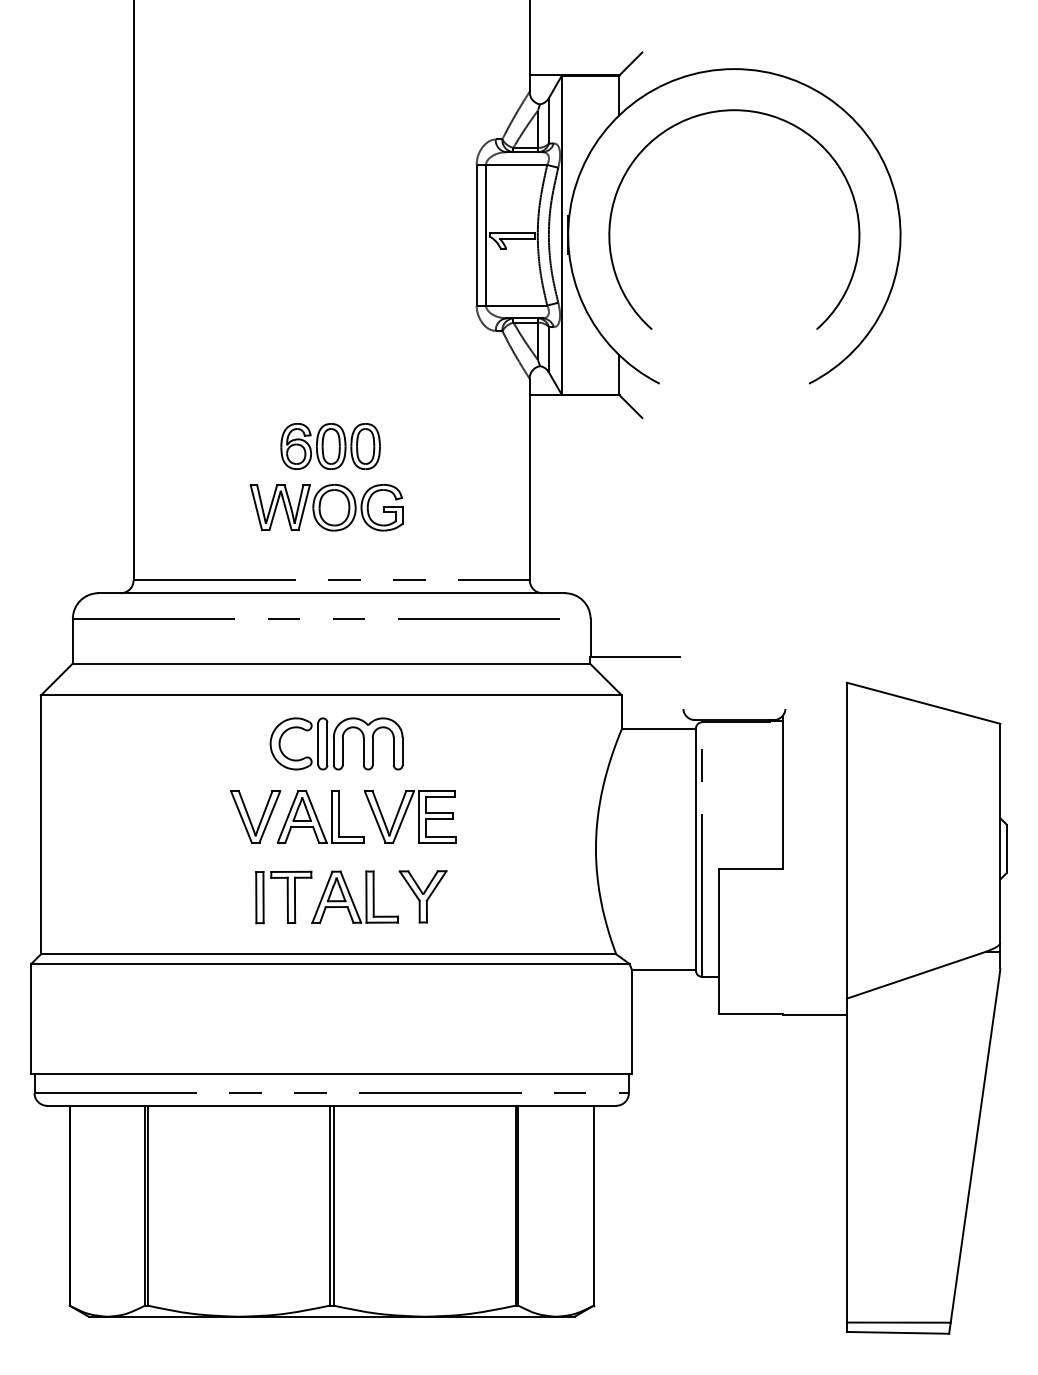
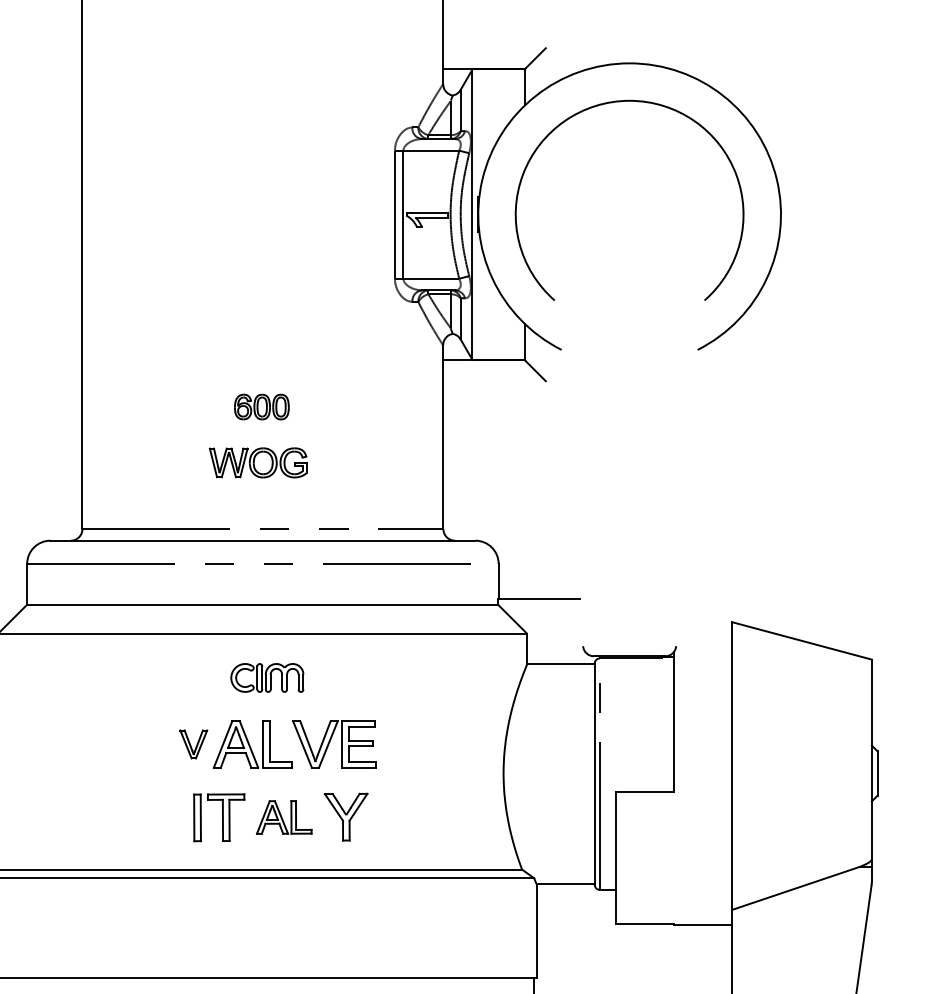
part: (330, 446) -> (261, 407), size x0.6
part: (326, 507) -> (258, 462), size x0.7
part: (336, 743) -> (267, 677), size x0.6
part: (255, 816) -> (193, 744), size x0.6
part: (354, 896) -> (283, 816), size x0.7

